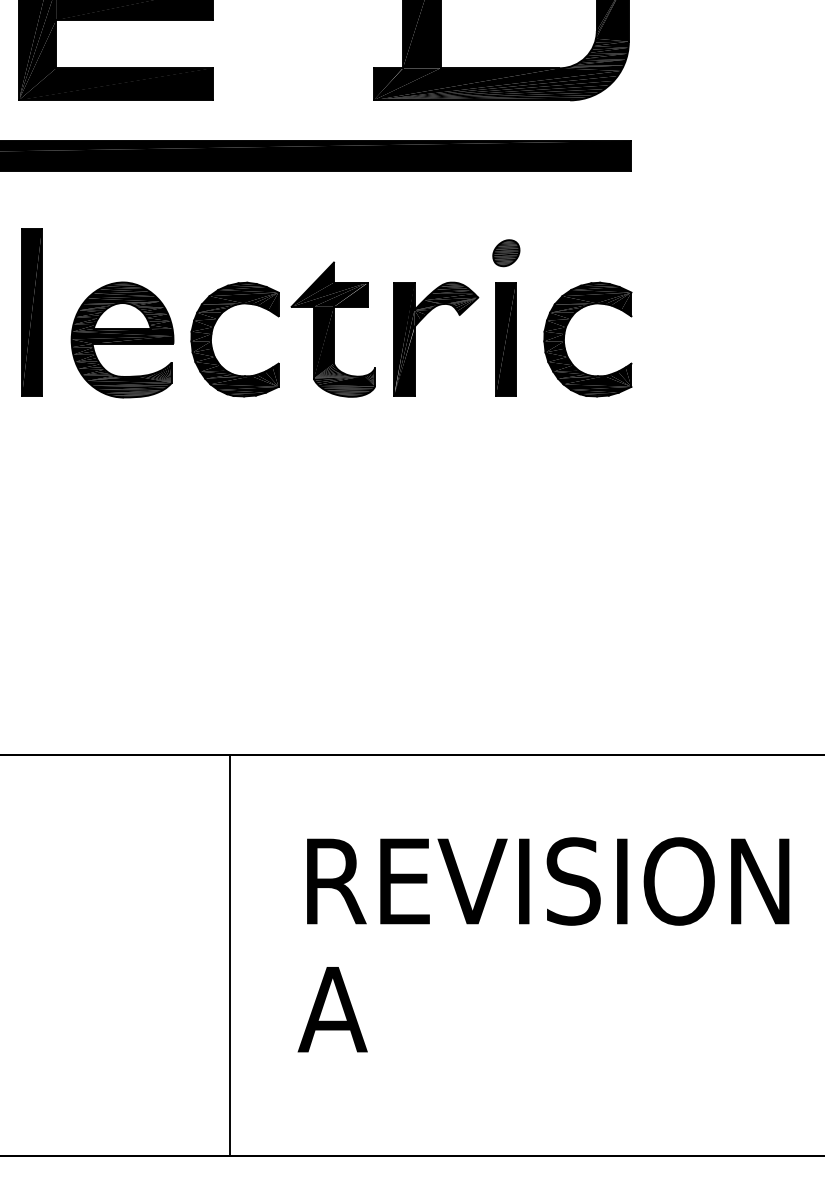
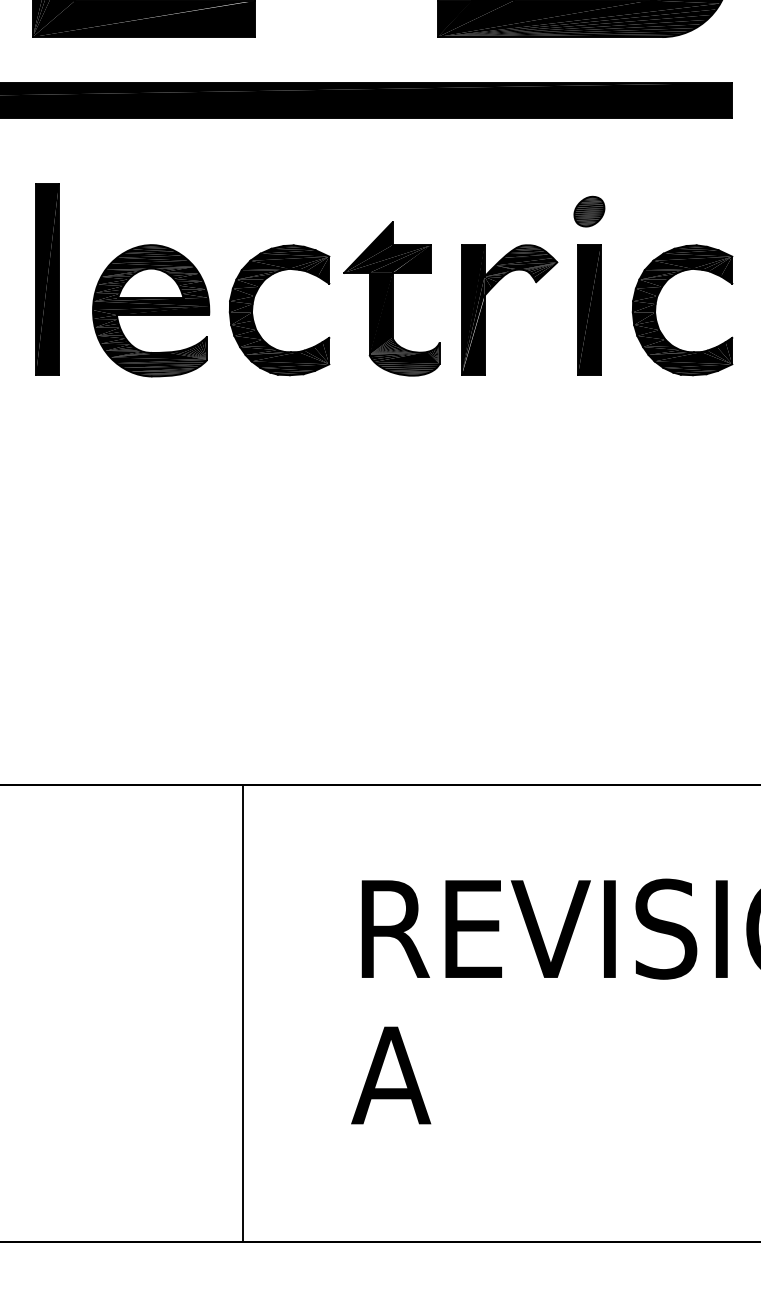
line: (229, 955) -> (242, 1013), moved

